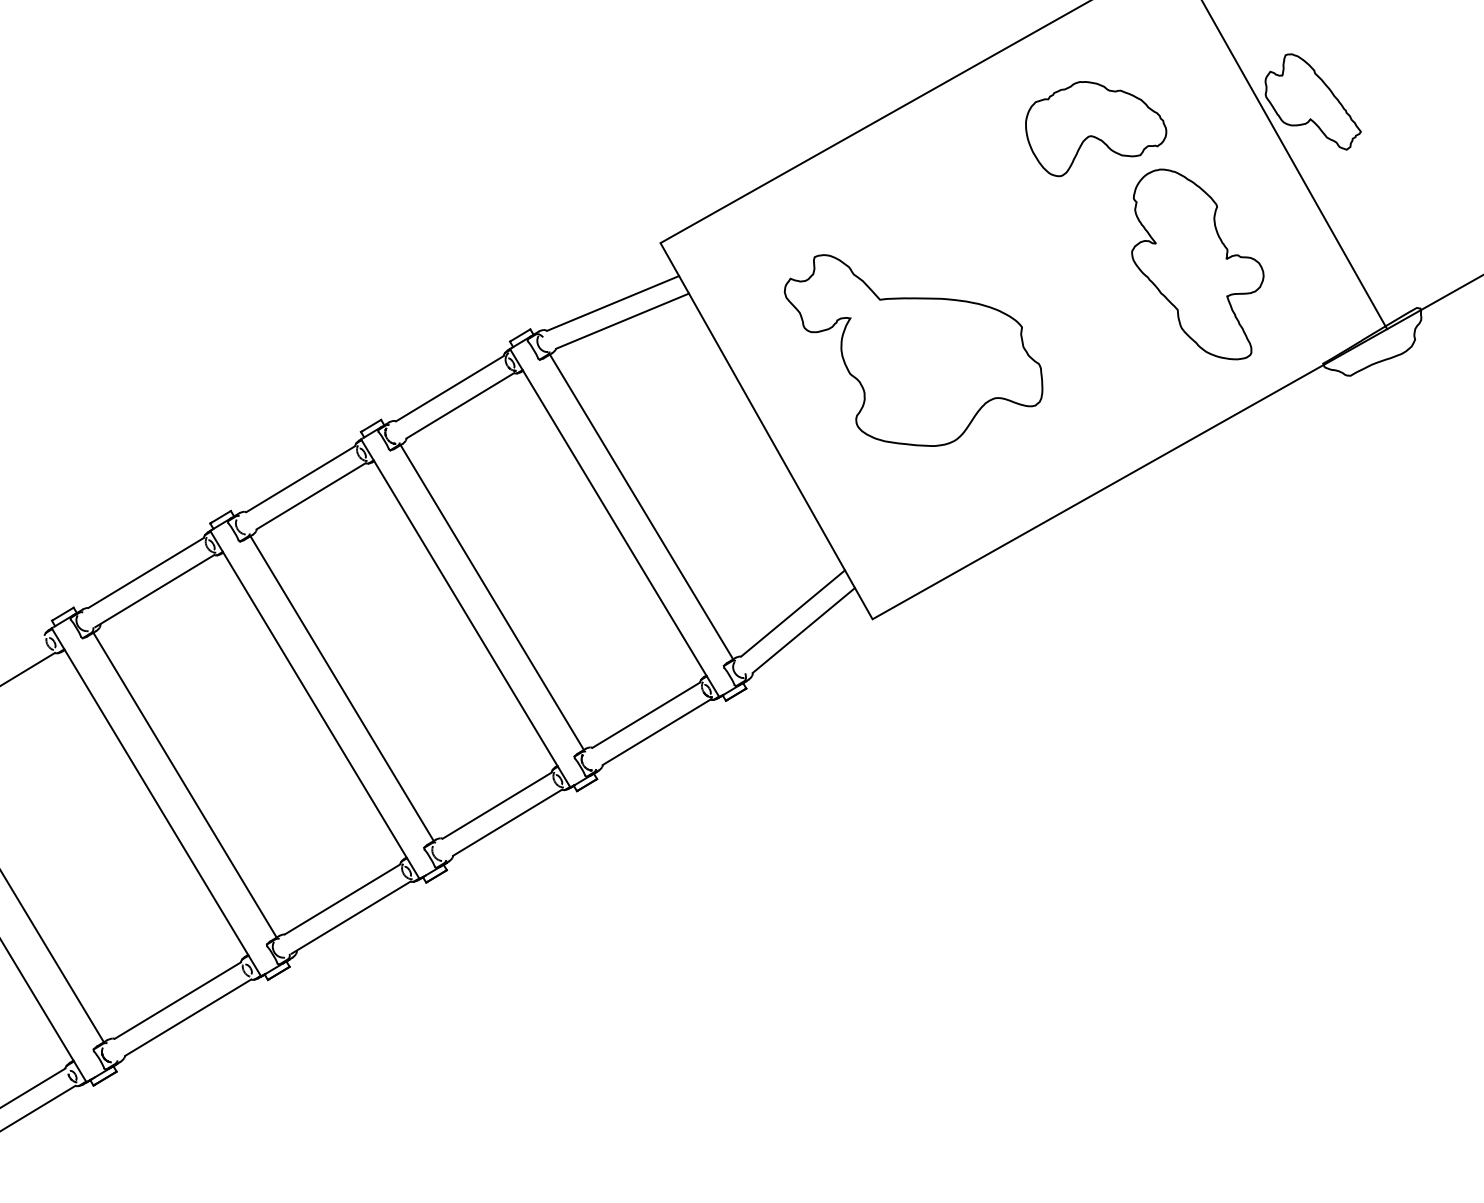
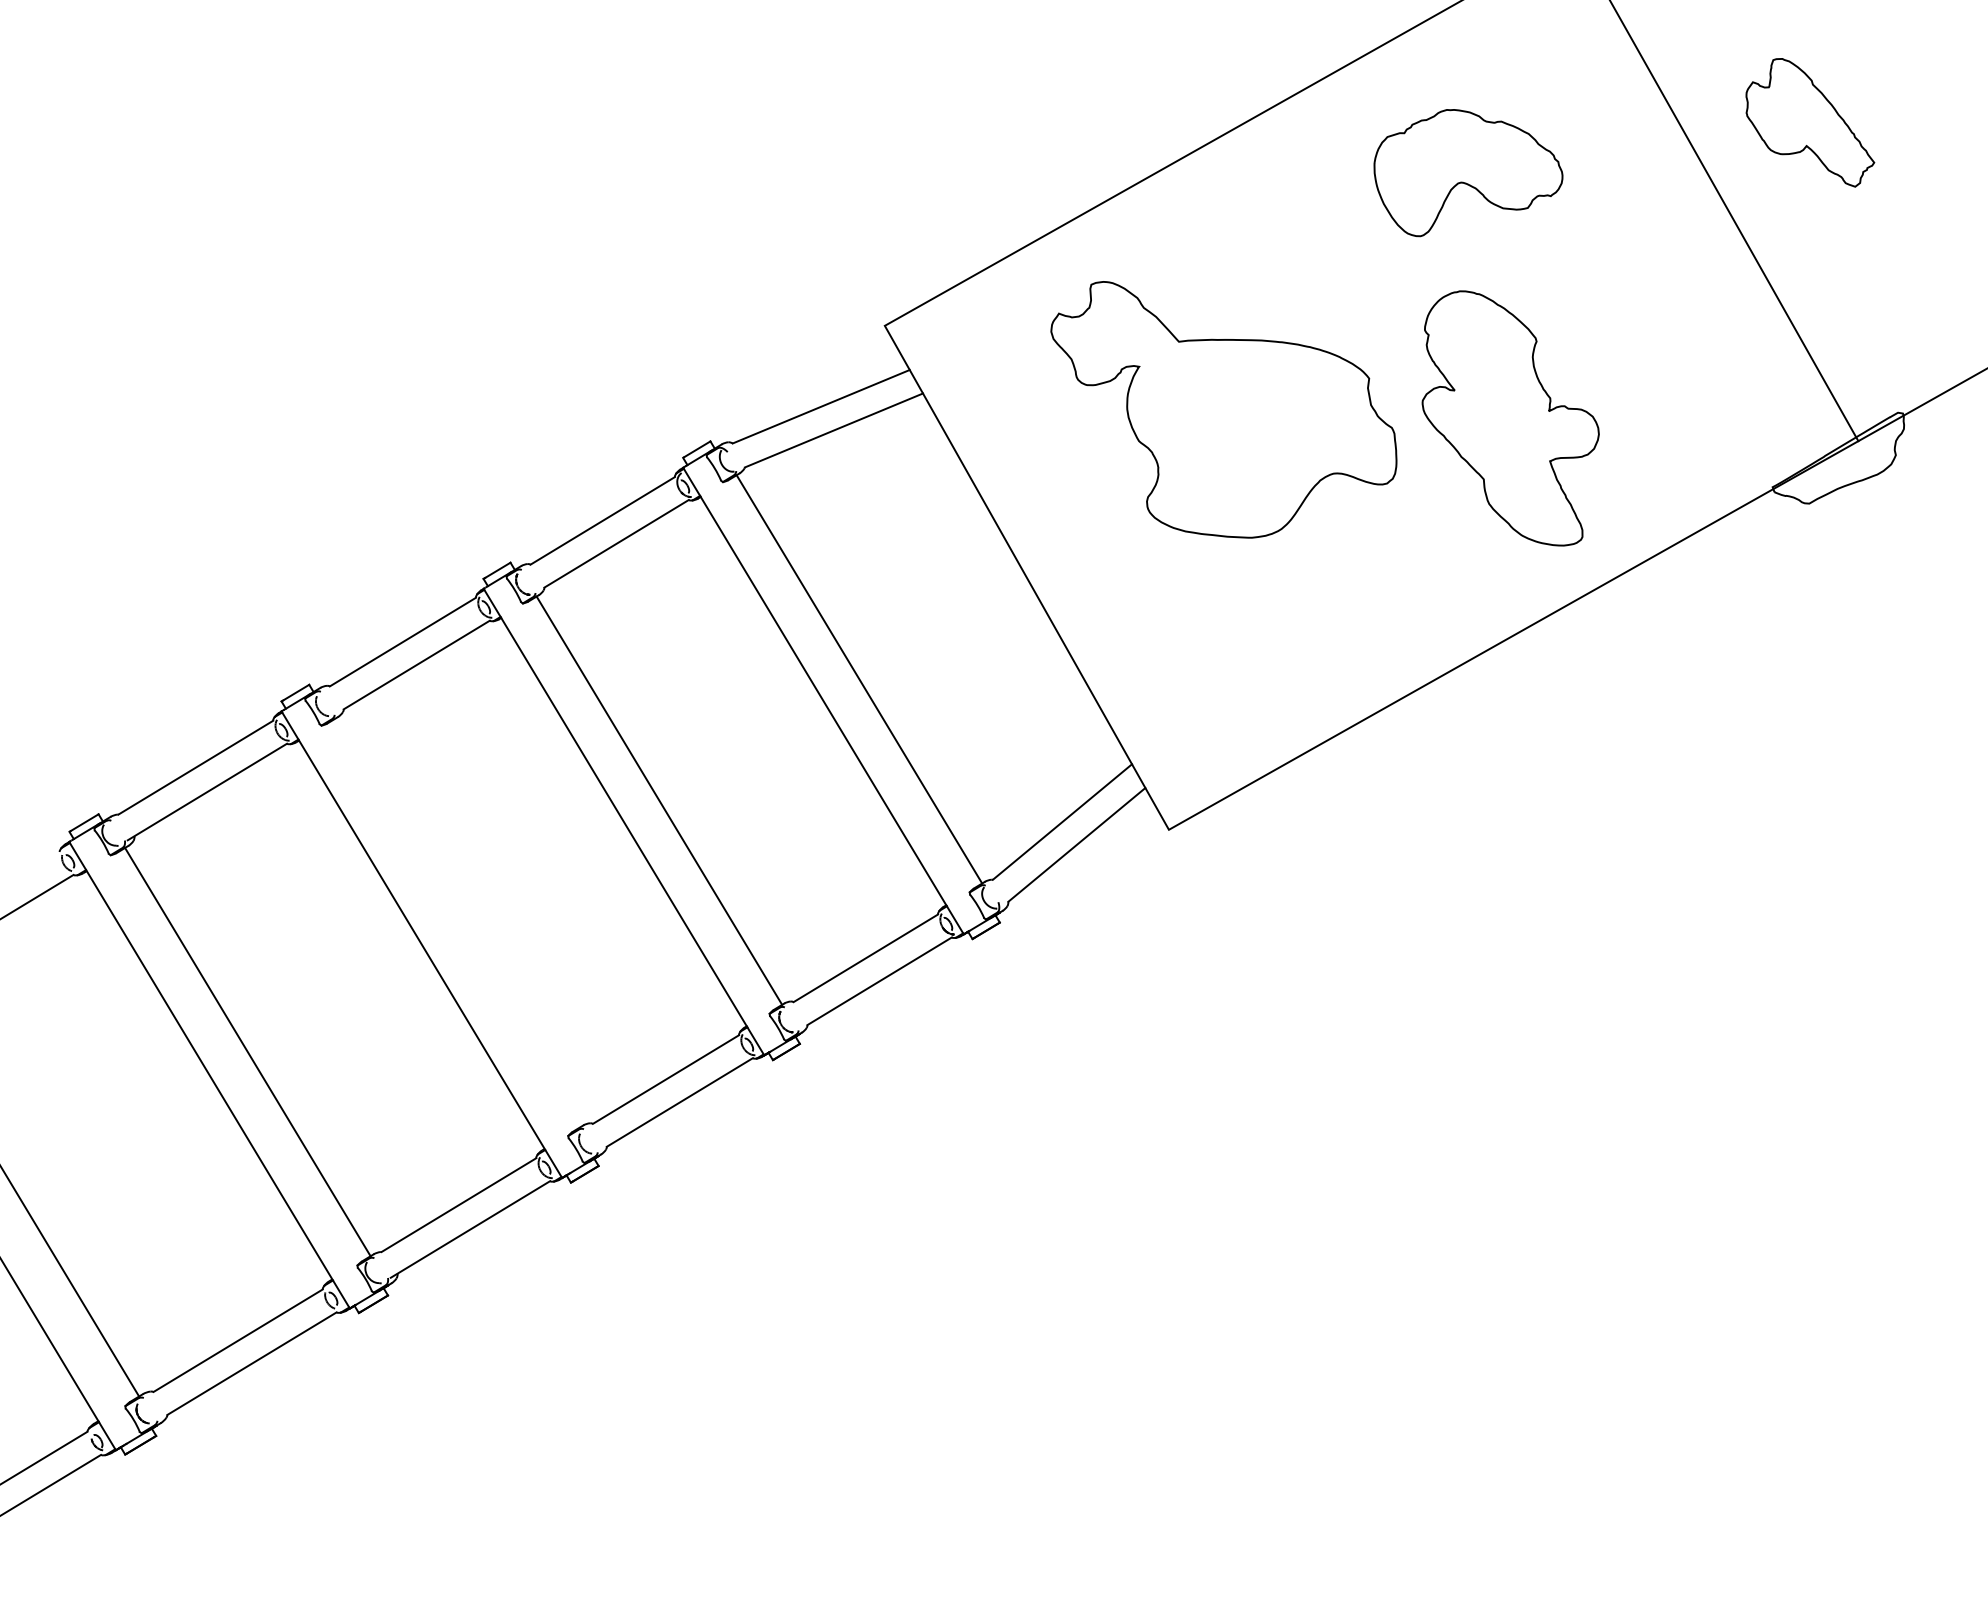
part: (1313, 101) -> (1810, 122), moved
part: (1197, 264) -> (1510, 418), moved
part: (913, 350) -> (1223, 409), moved
line: (342, 688) -> (458, 922), removed

